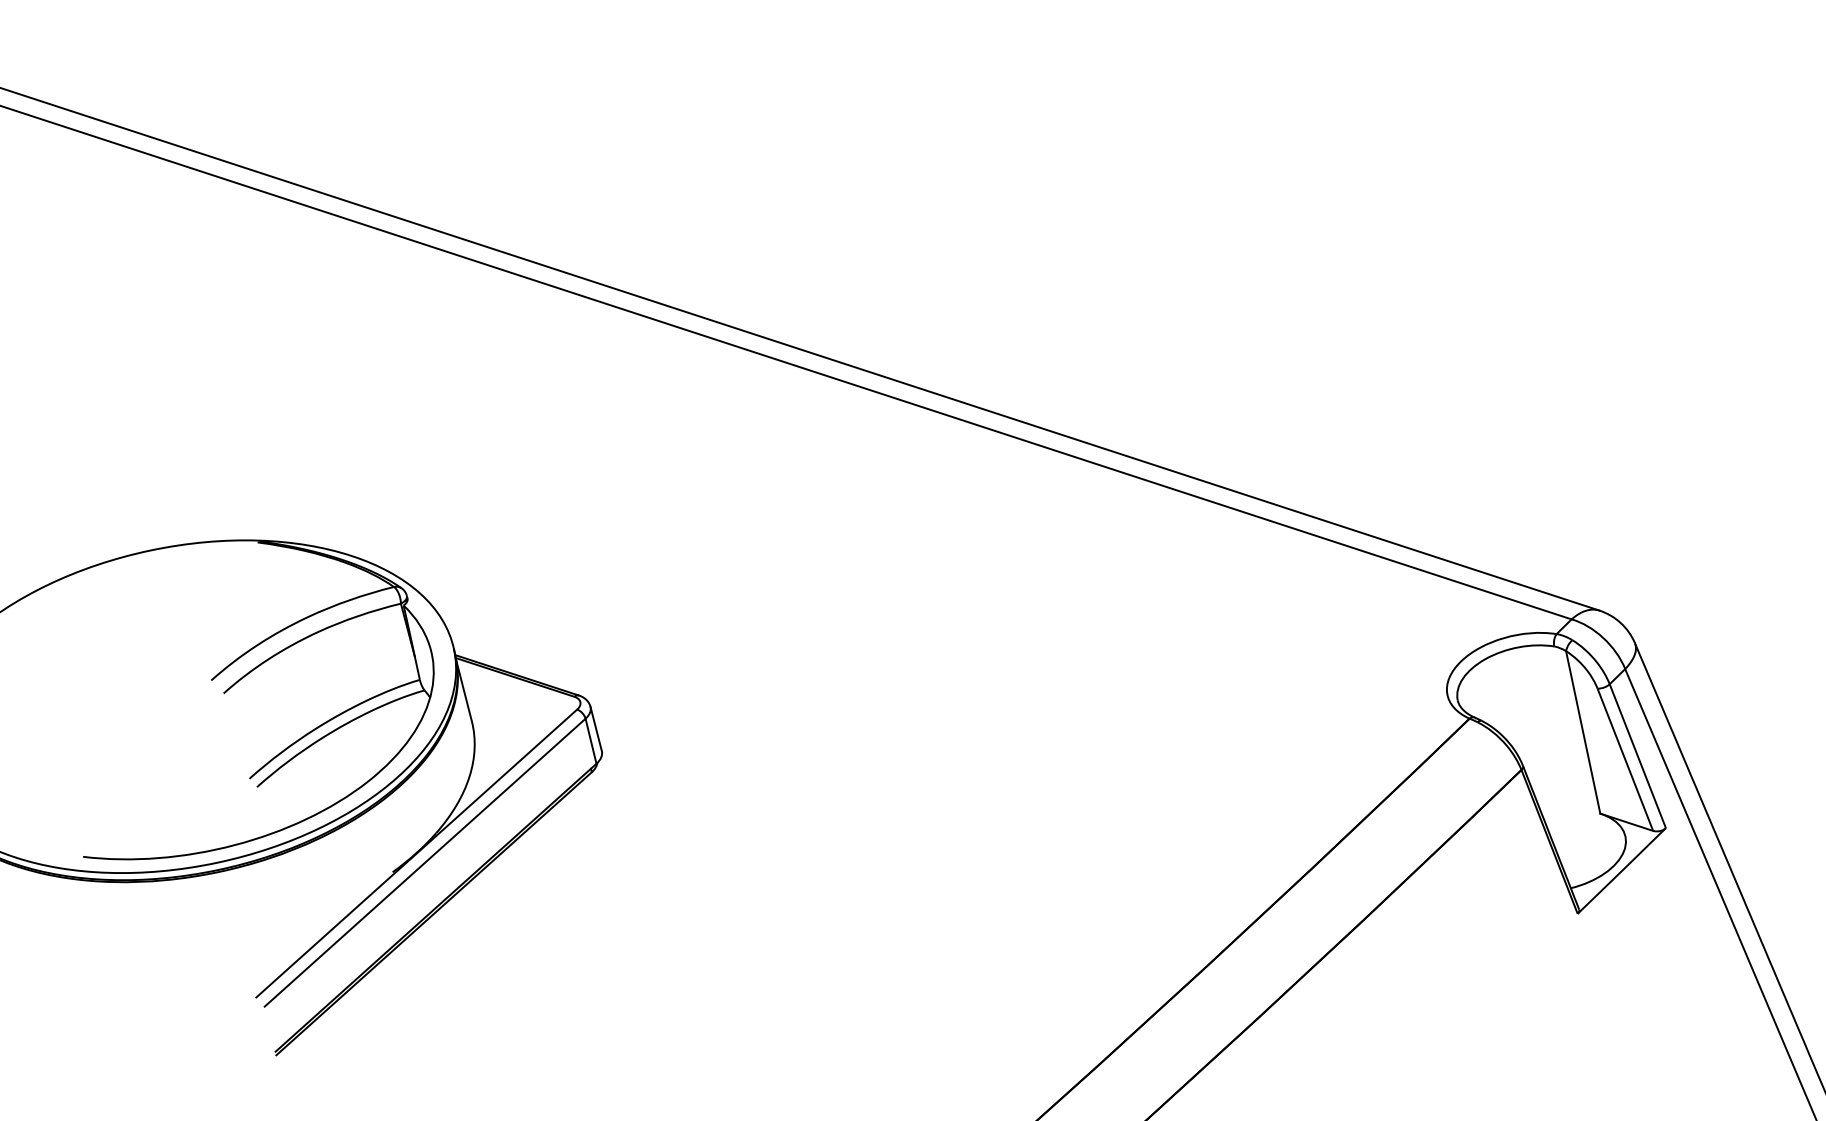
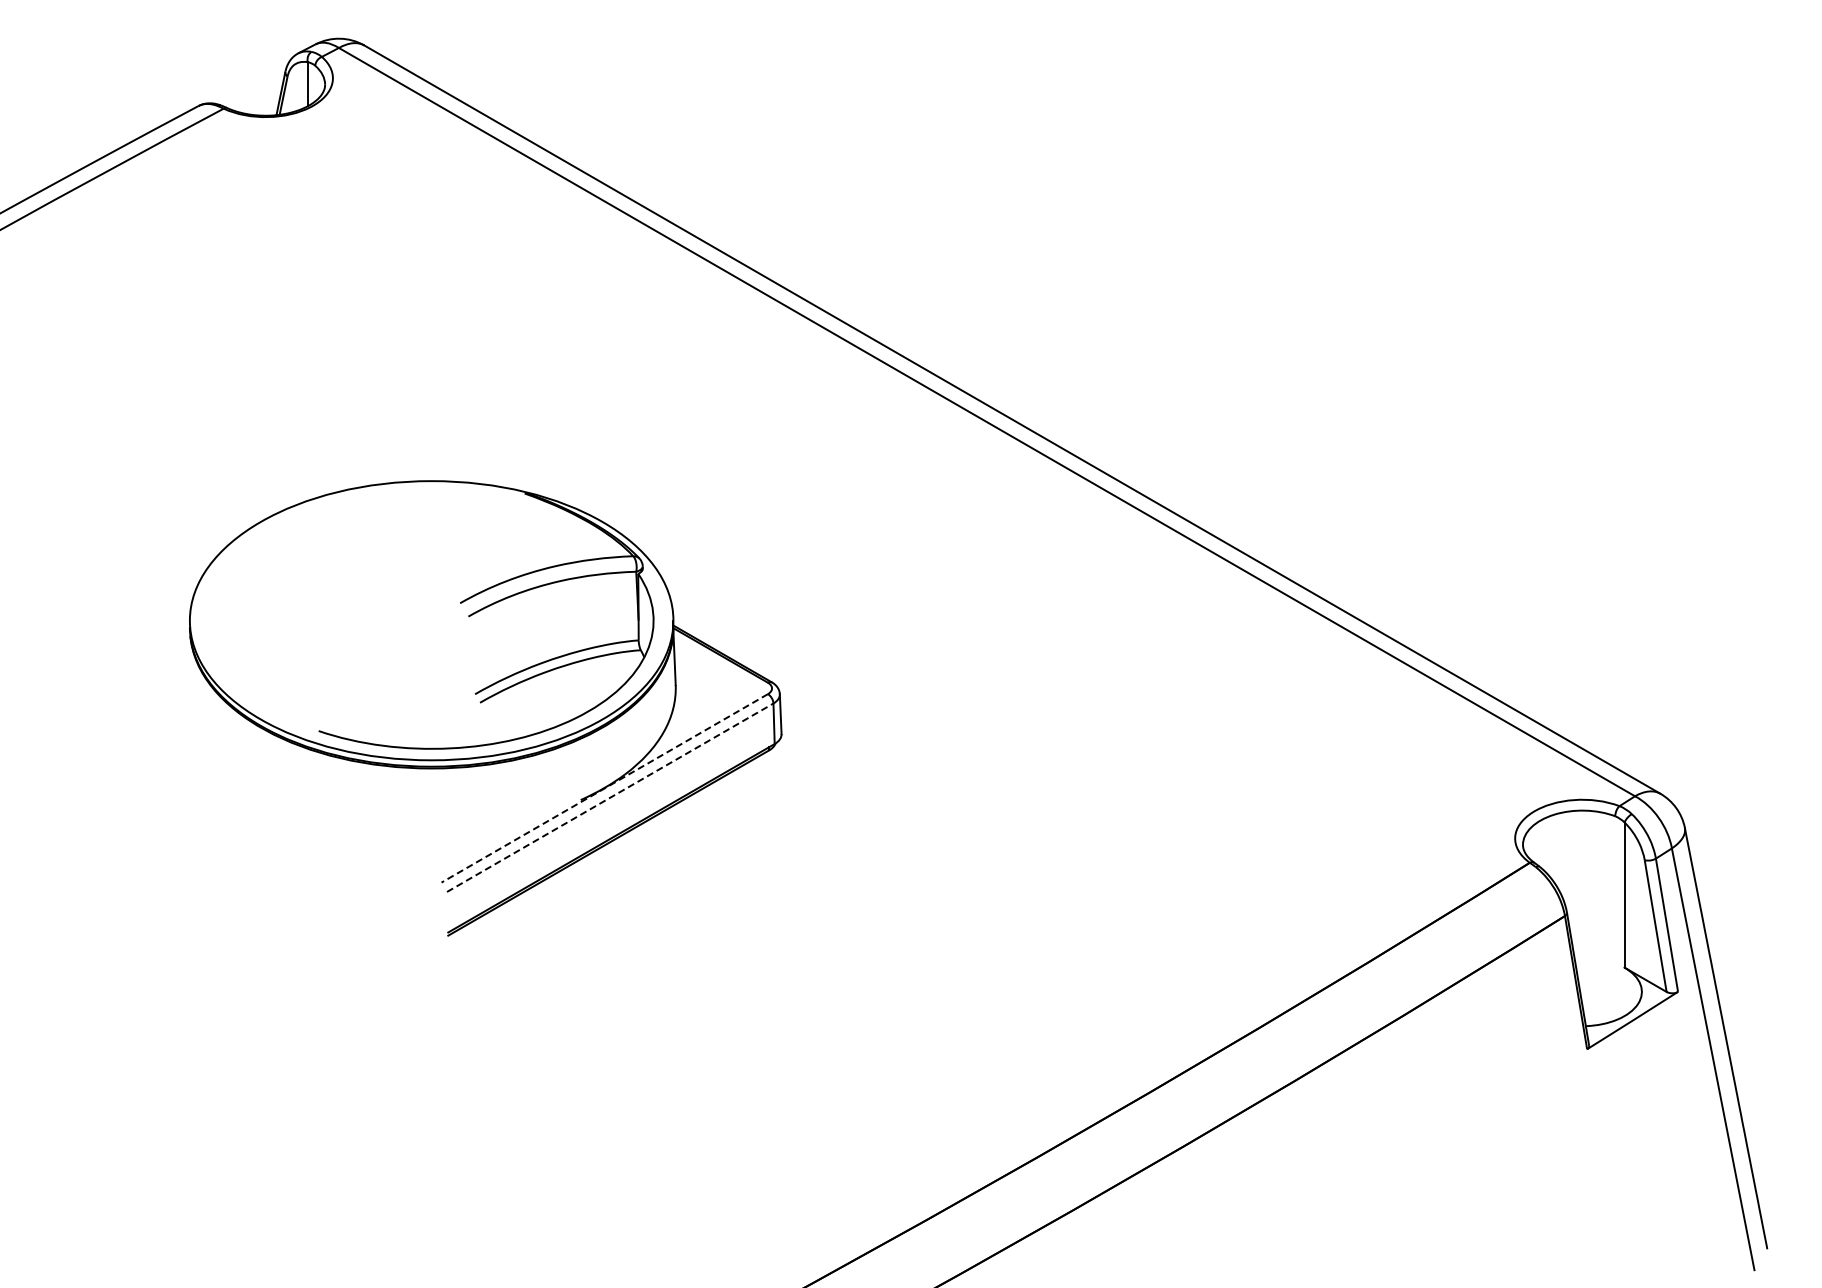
line: (416, 853) -> (604, 788), solid -> dashed
line: (425, 862) -> (610, 797), solid -> dashed

